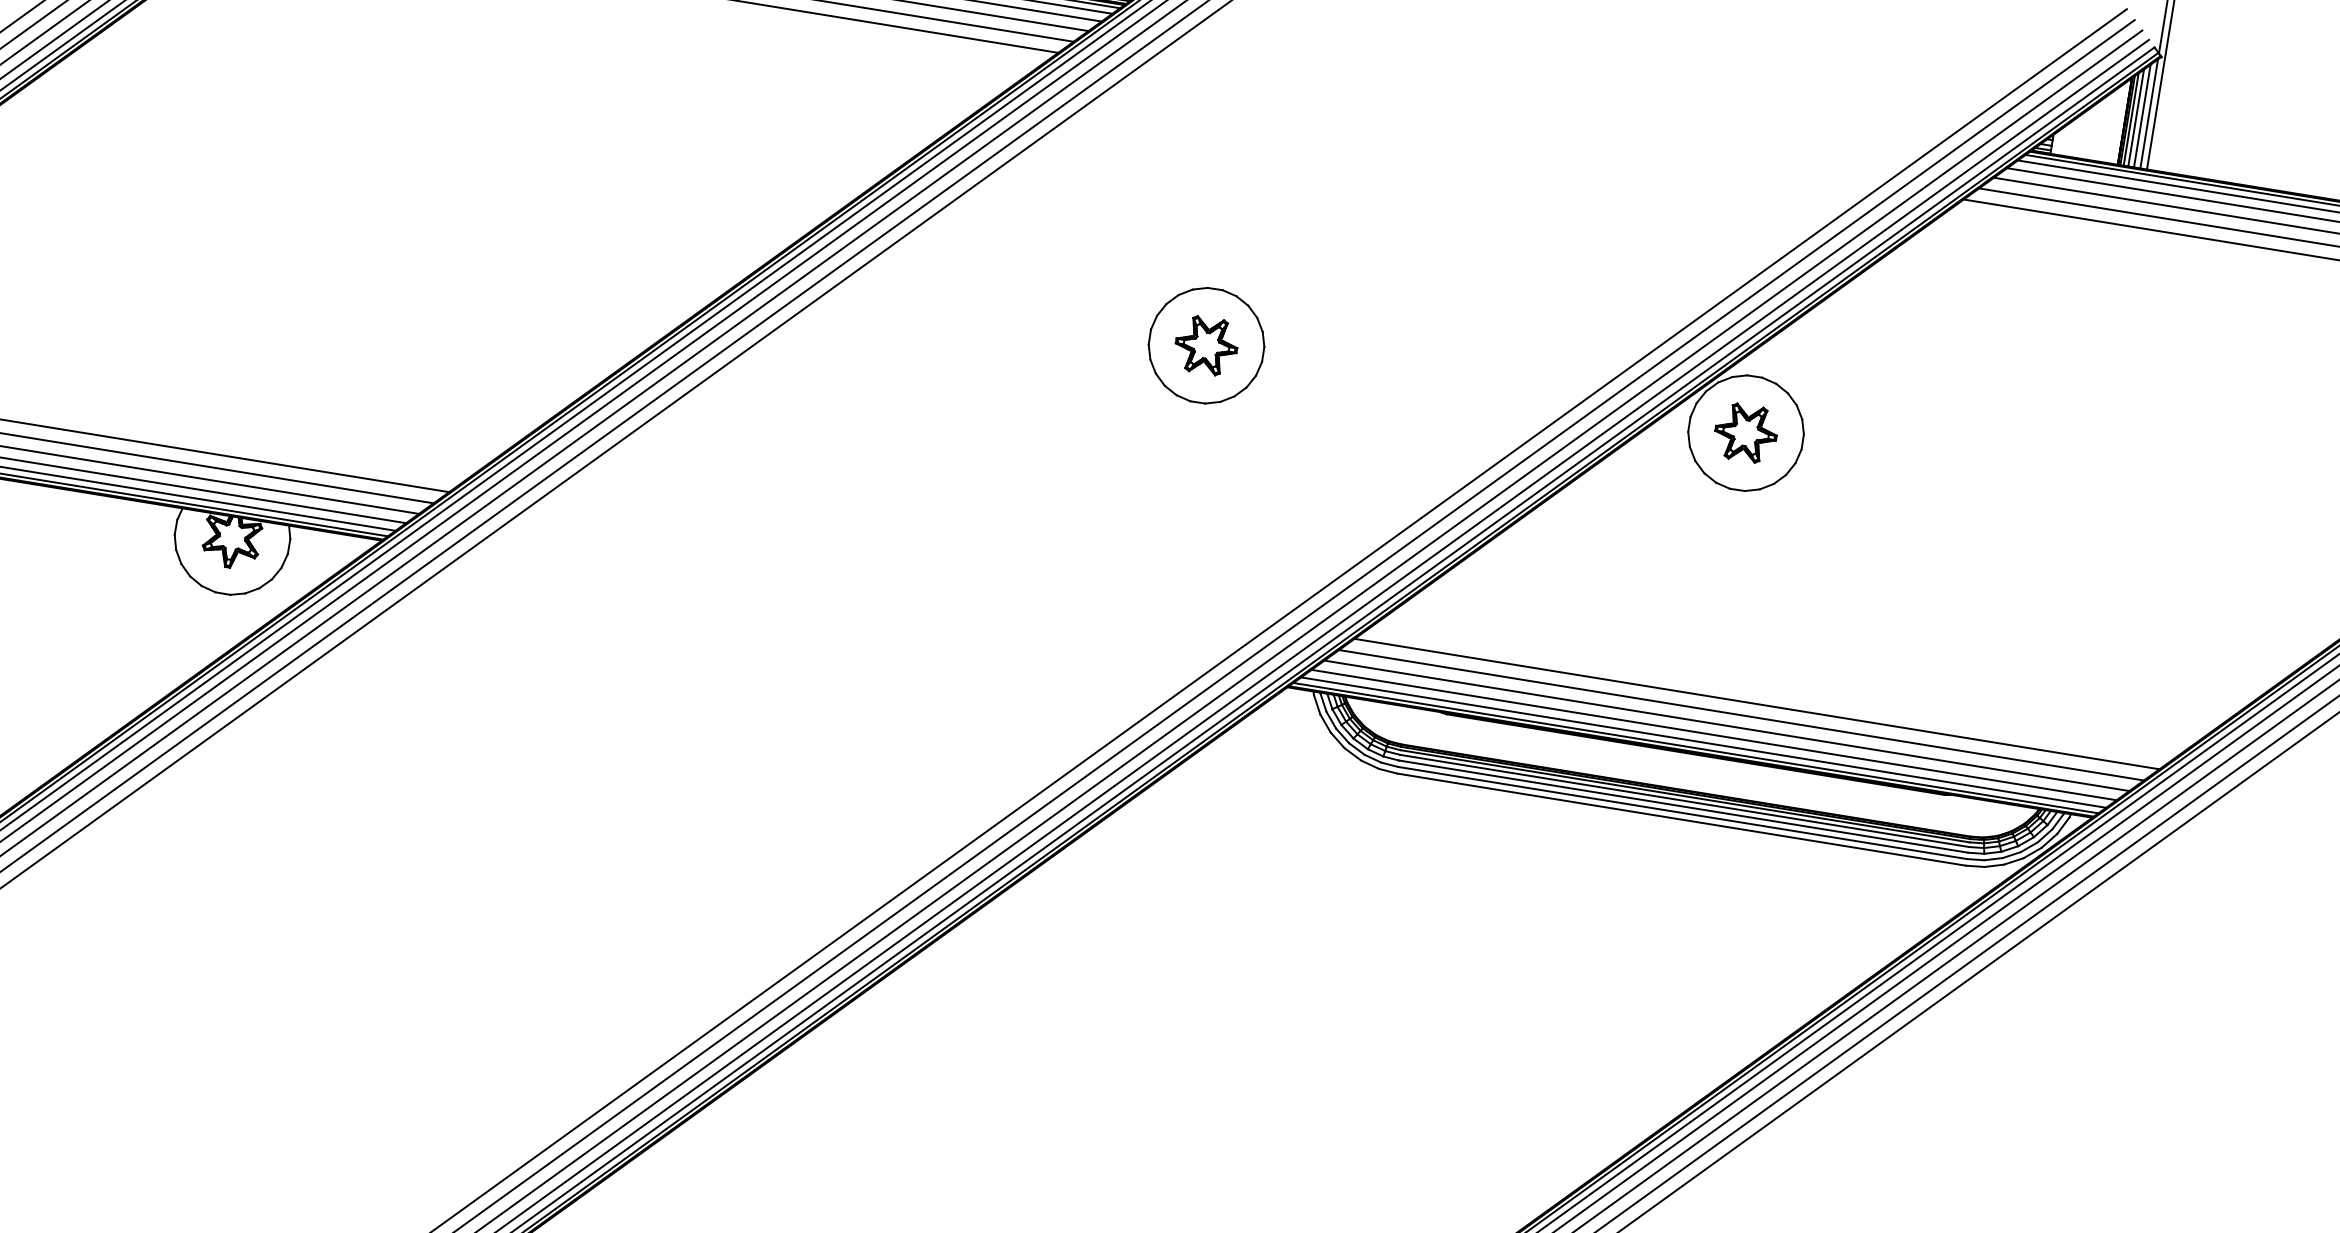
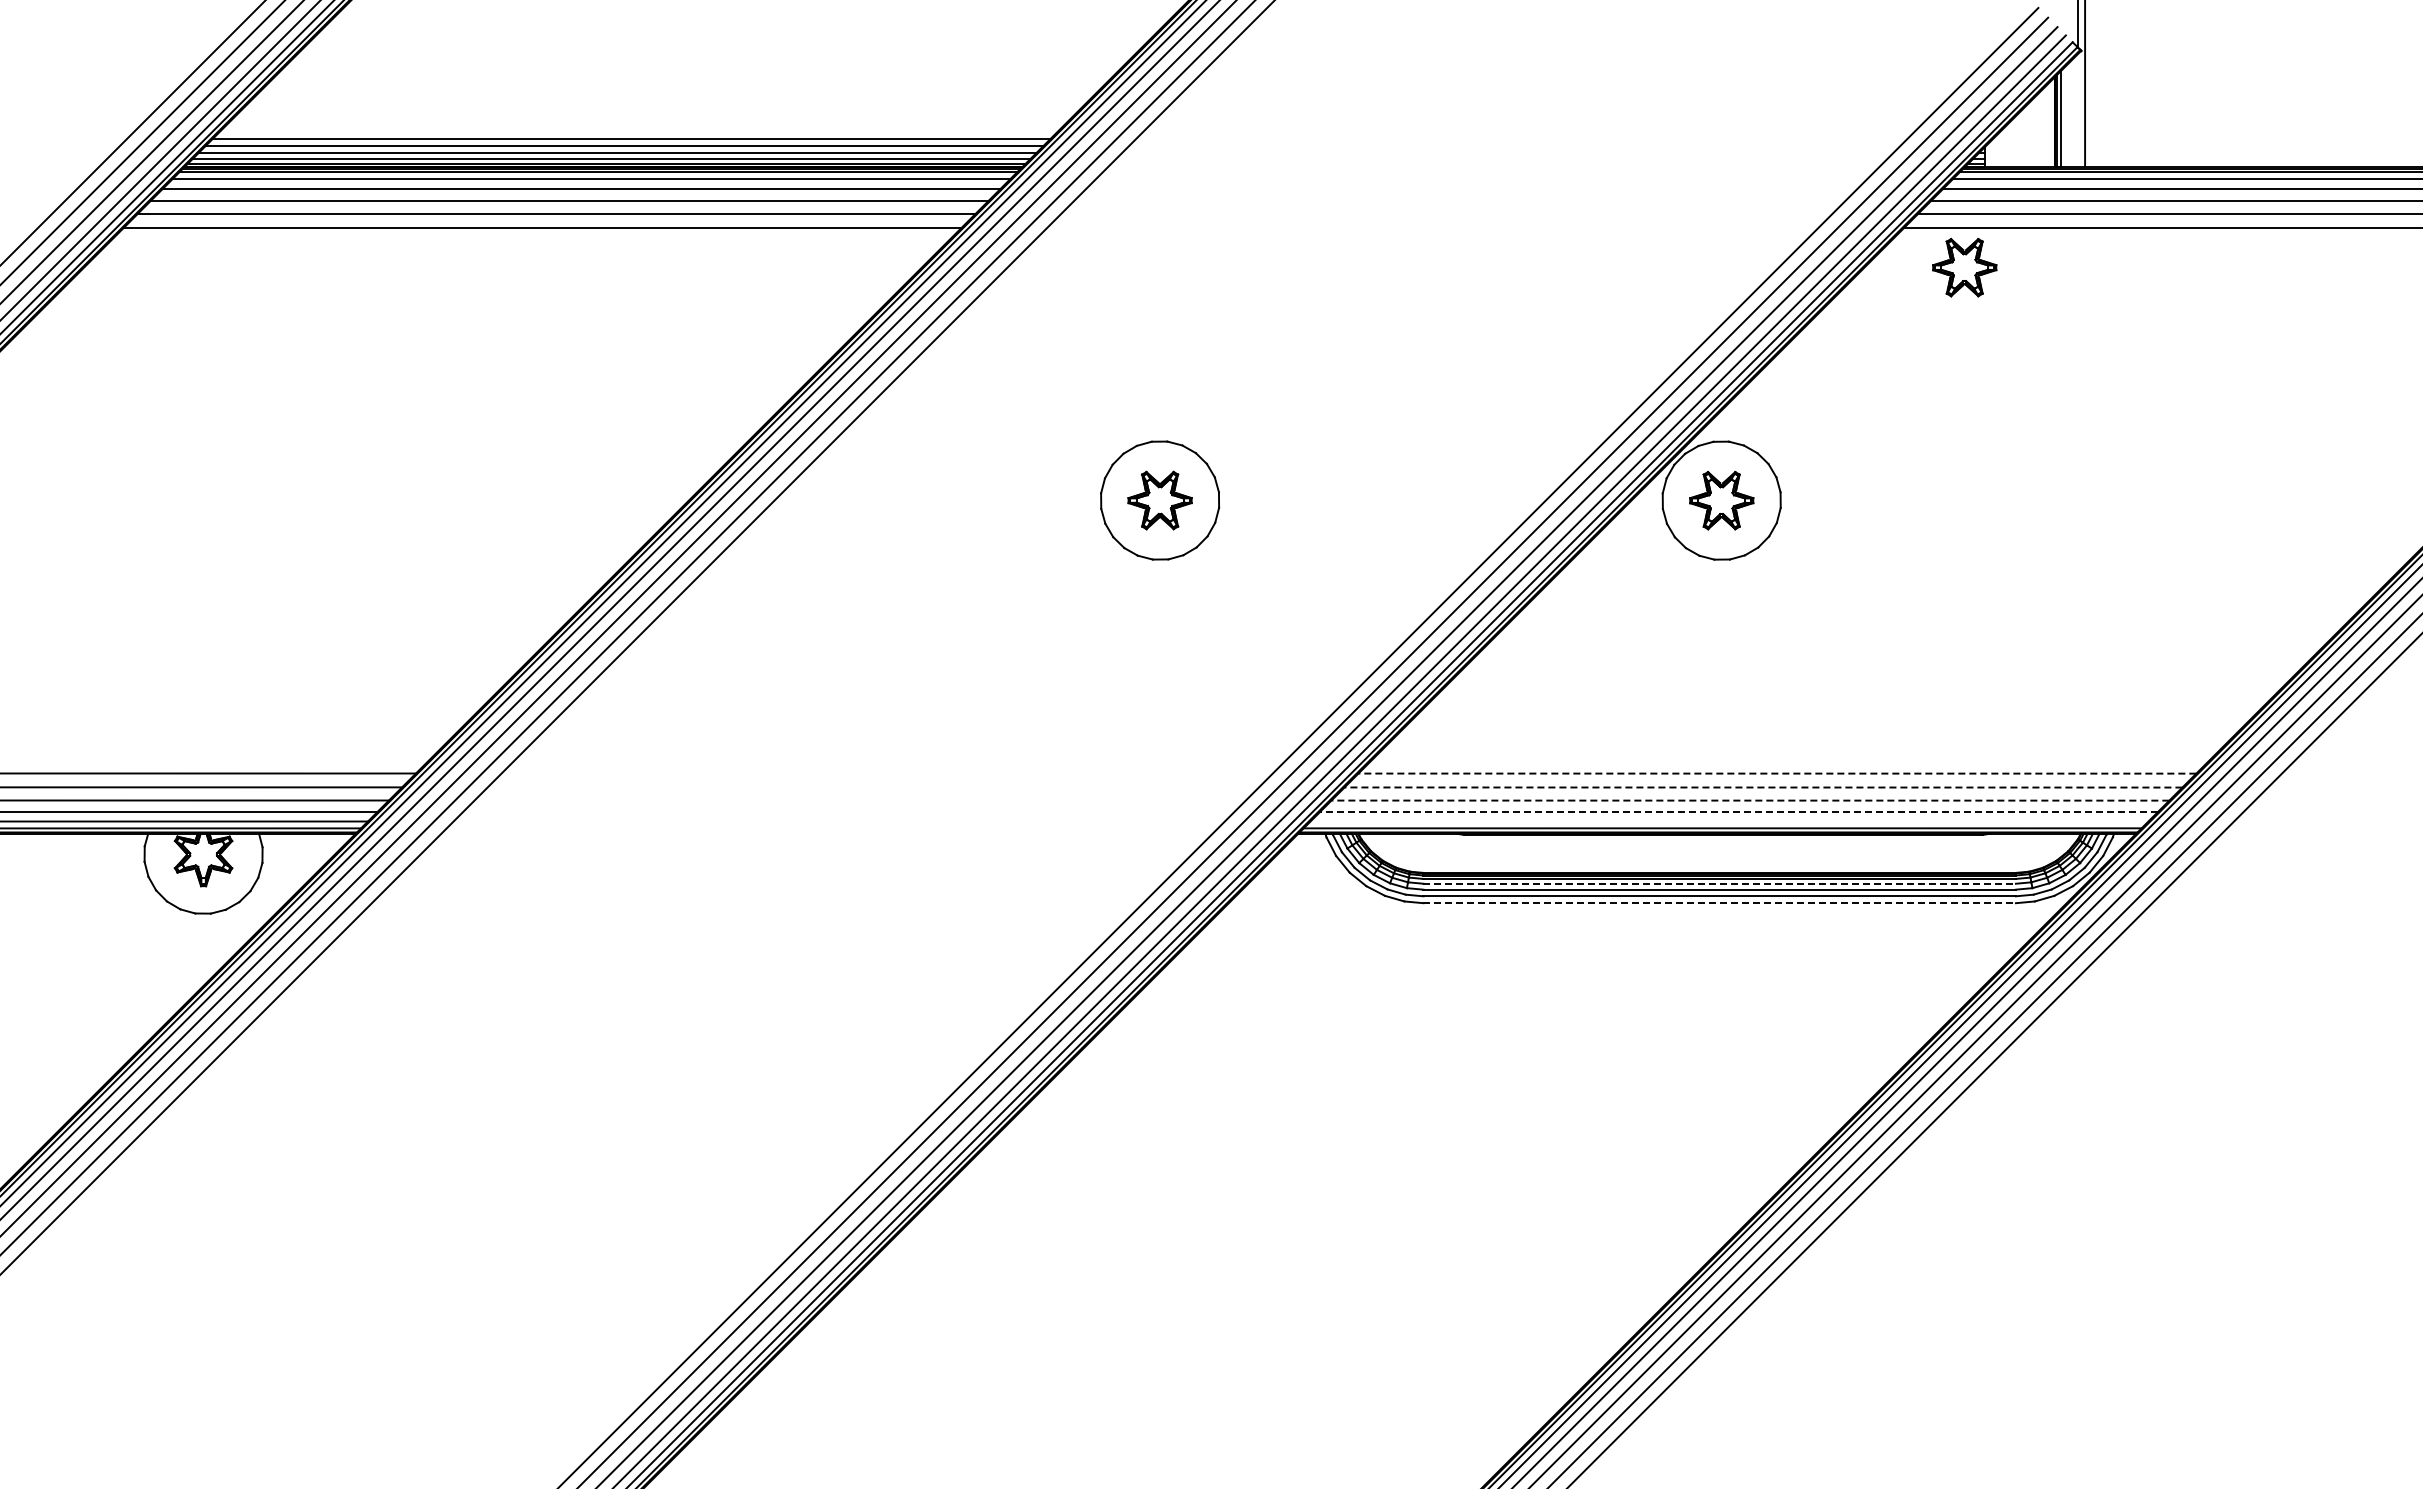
line: (2149, 113) -> (2078, 110), removed
line: (2142, 115) -> (2071, 113), removed
line: (2136, 117) -> (2065, 116), removed
part: (2015, 246) -> (1964, 267), added
line: (1757, 704) -> (1777, 773), solid -> dashed
line: (1741, 715) -> (1763, 787), solid -> dashed
line: (1727, 725) -> (1750, 800), solid -> dashed
line: (1713, 735) -> (1738, 812), solid -> dashed
line: (1703, 742) -> (1729, 821), removed
line: (1685, 800) -> (1720, 883), solid -> dashed
line: (1682, 820) -> (1720, 903), solid -> dashed

